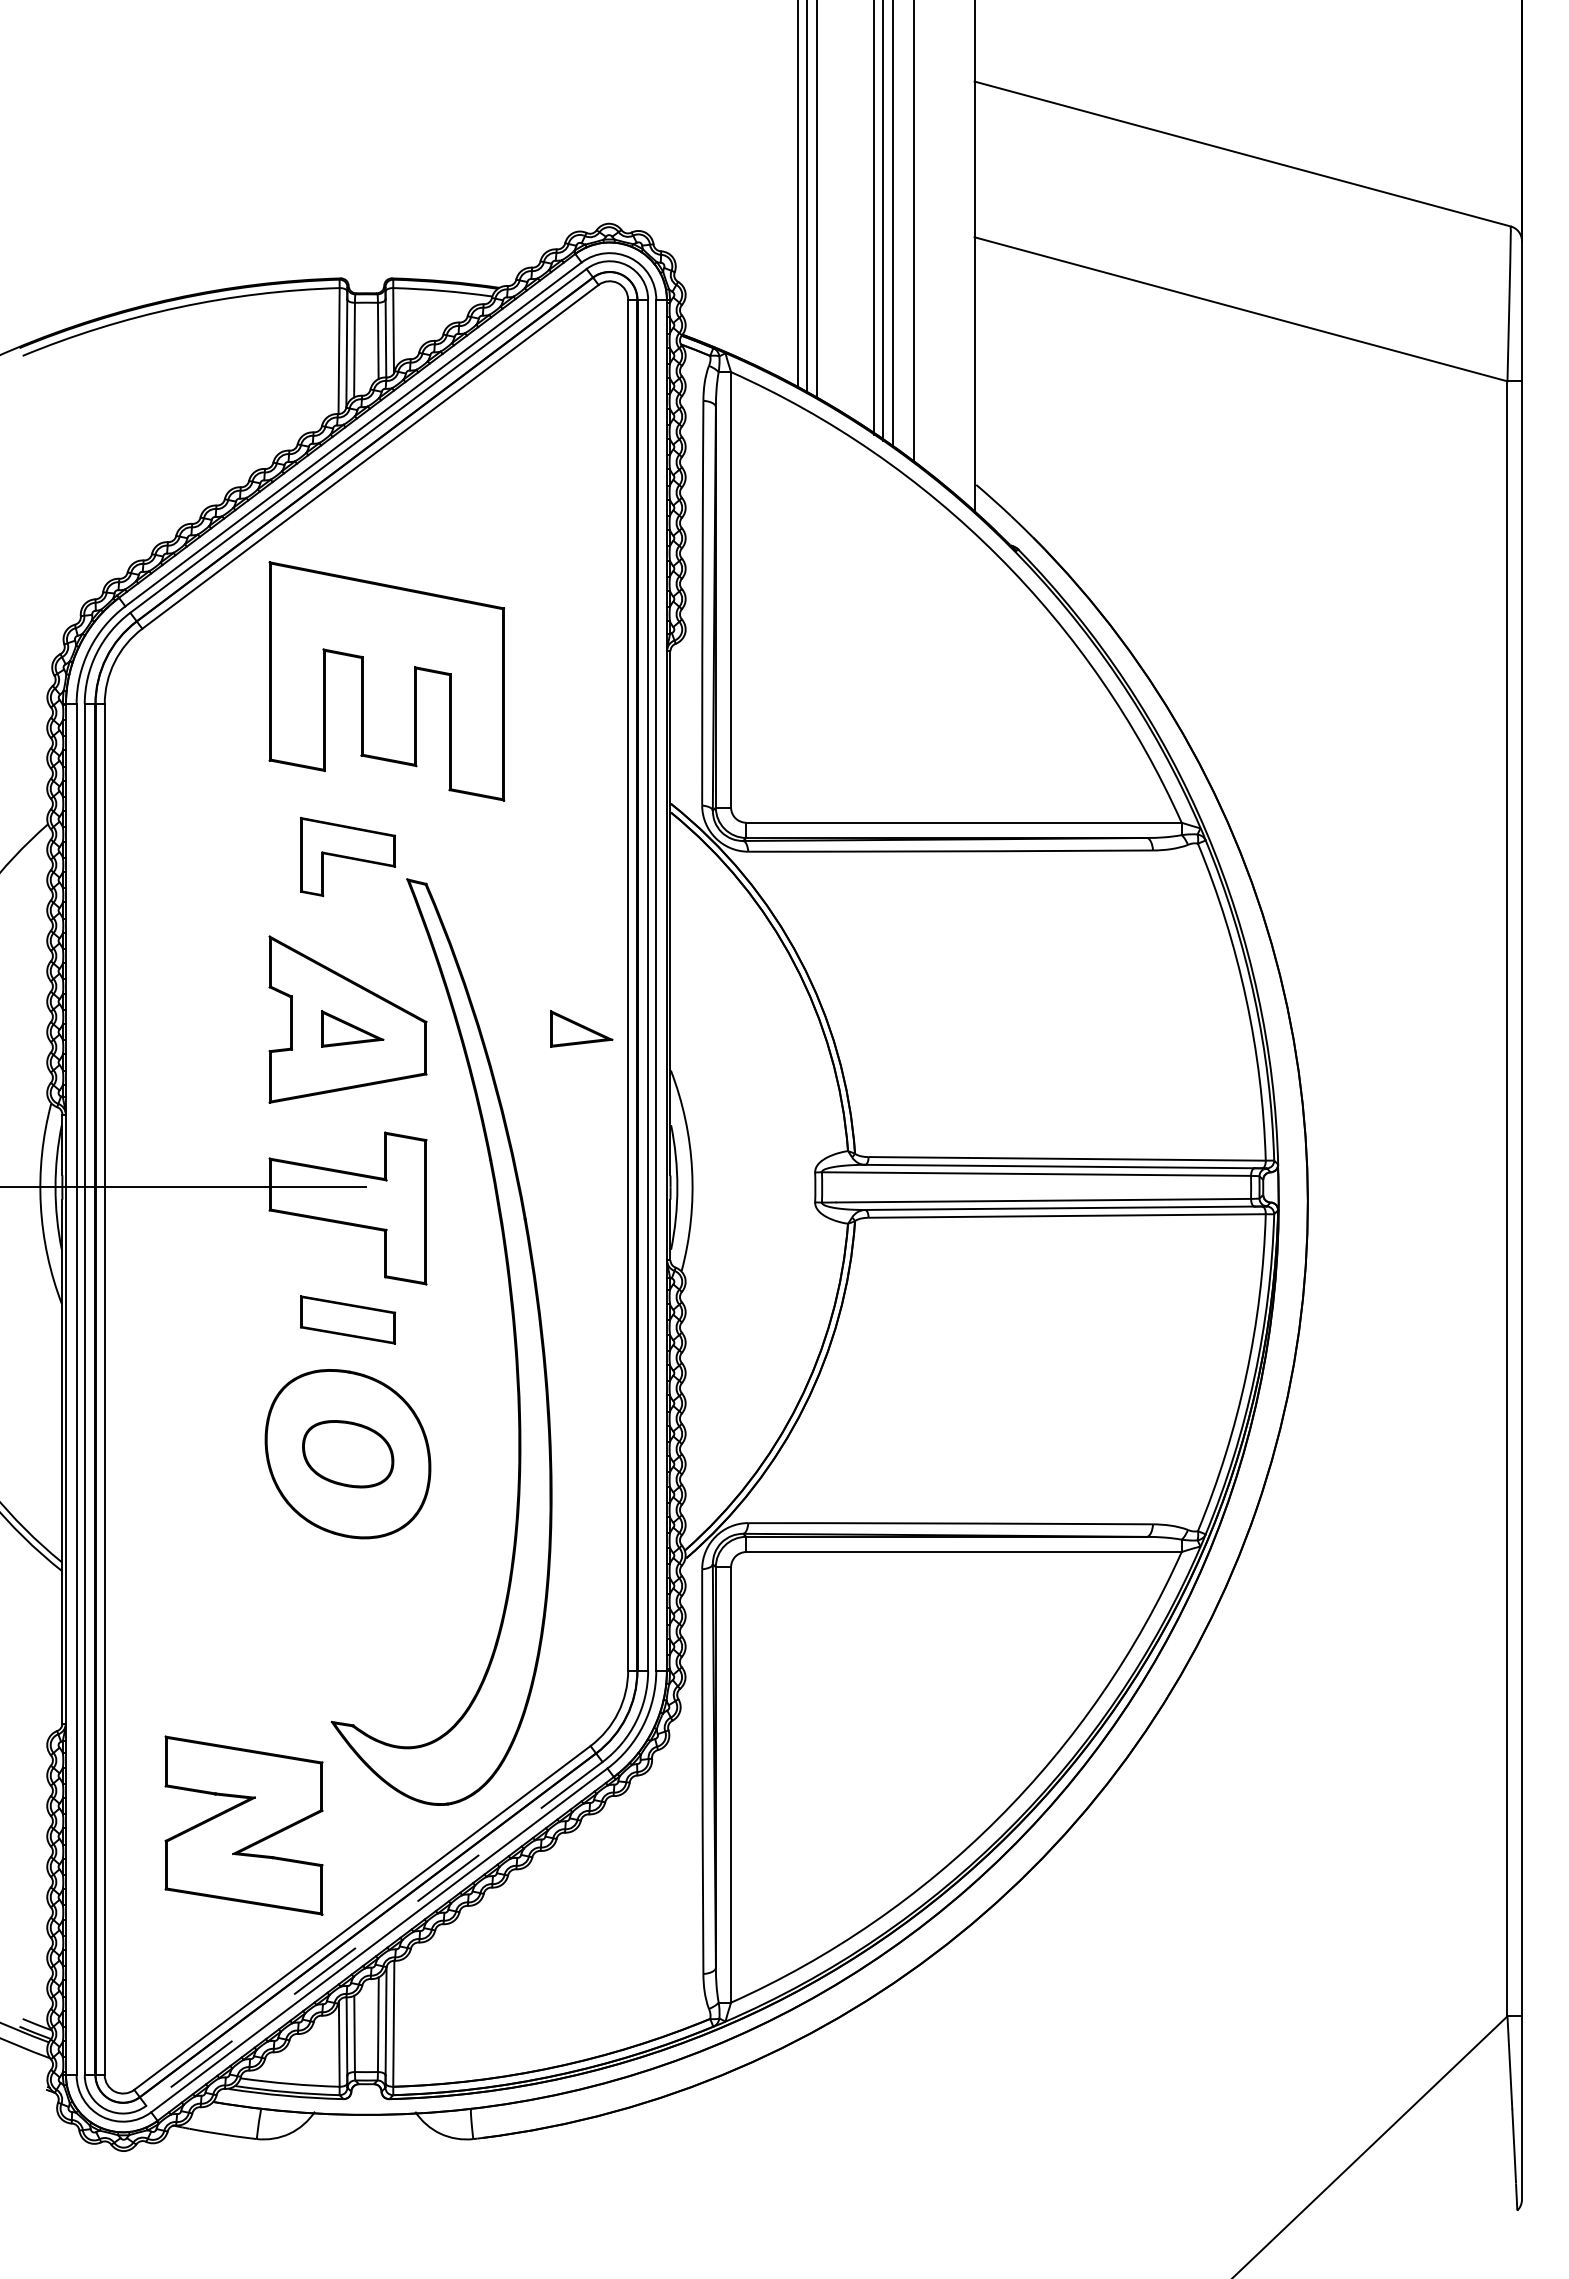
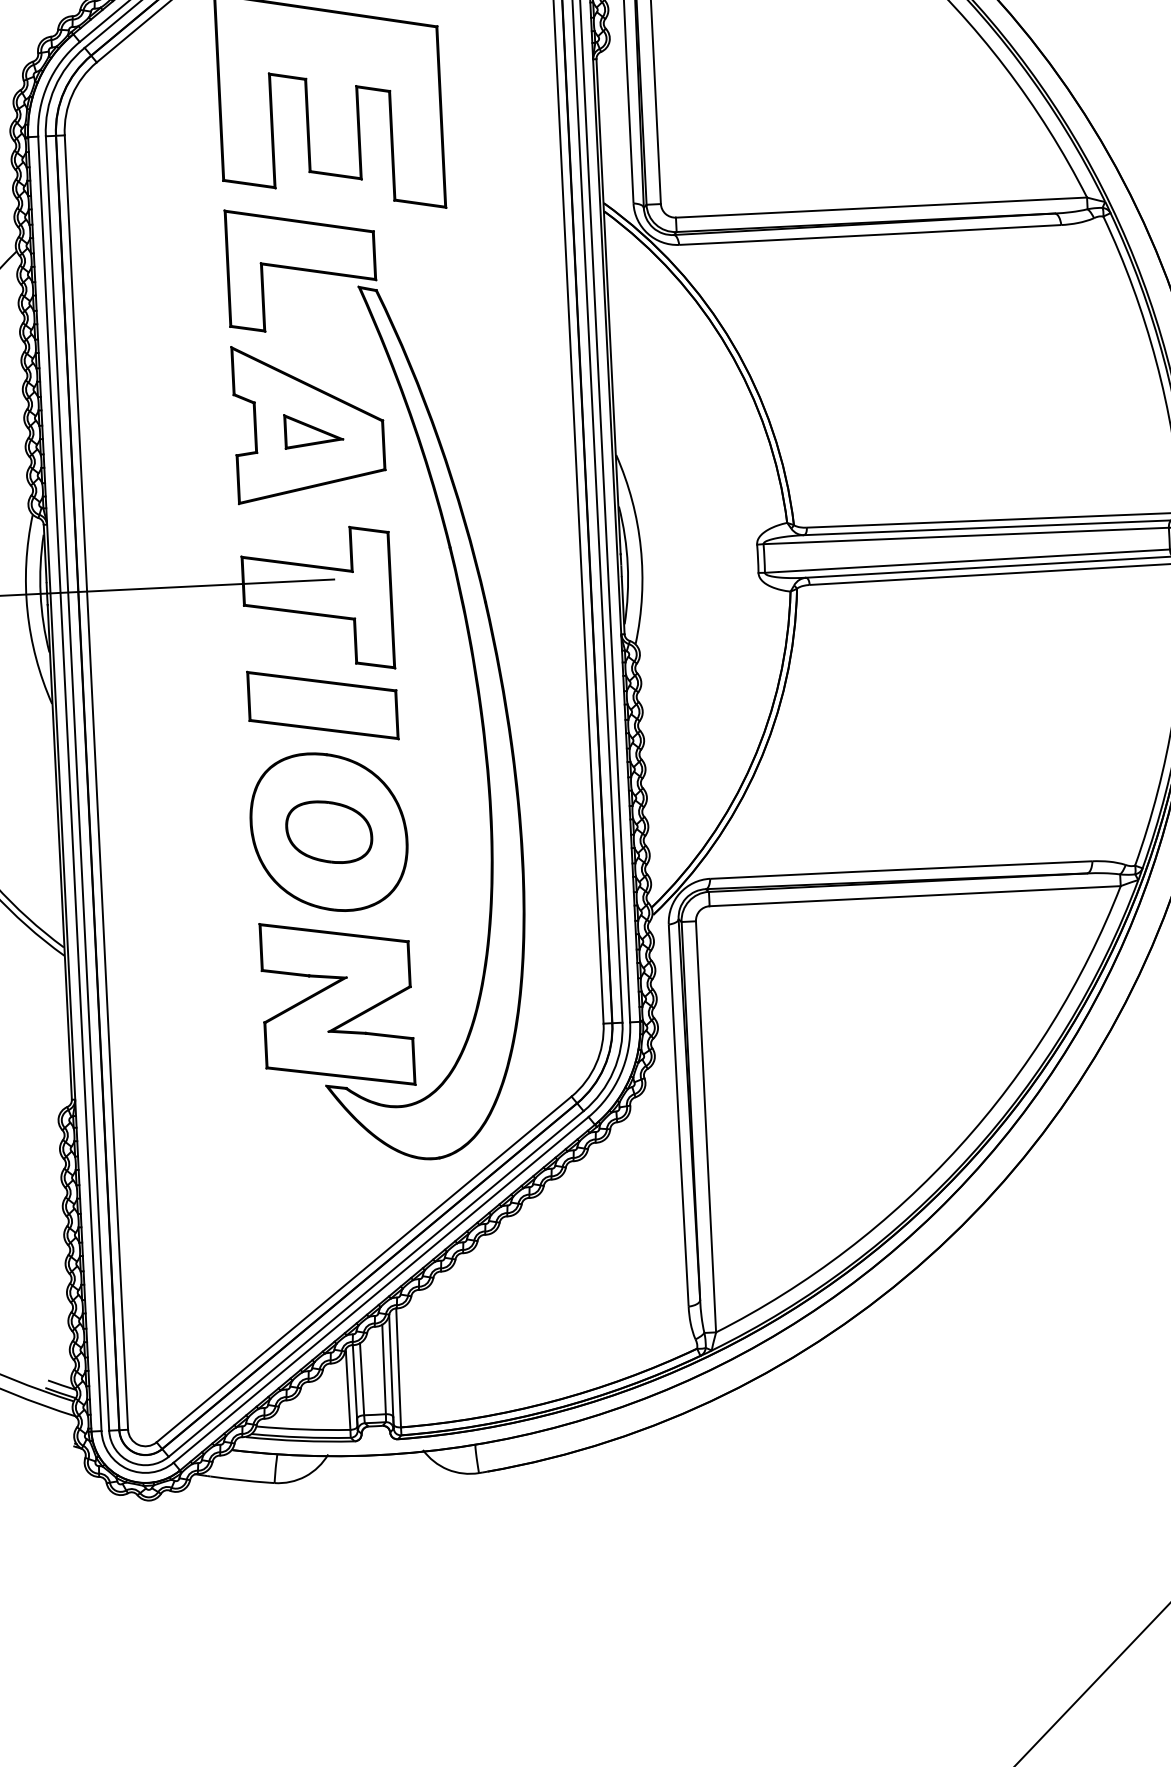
part: (347, 856) -> (301, 267), size x1.67
part: (581, 1028) -> (529, 419), removed
part: (347, 1319) -> (322, 705), size x1.67
part: (243, 1825) -> (337, 1004), moved
line: (374, 1933) -> (376, 1283), dashed -> solid

